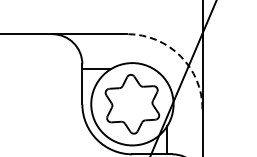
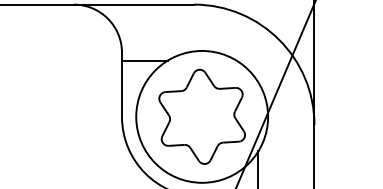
arc: (180, 56) -> (279, 40), dashed -> solid

